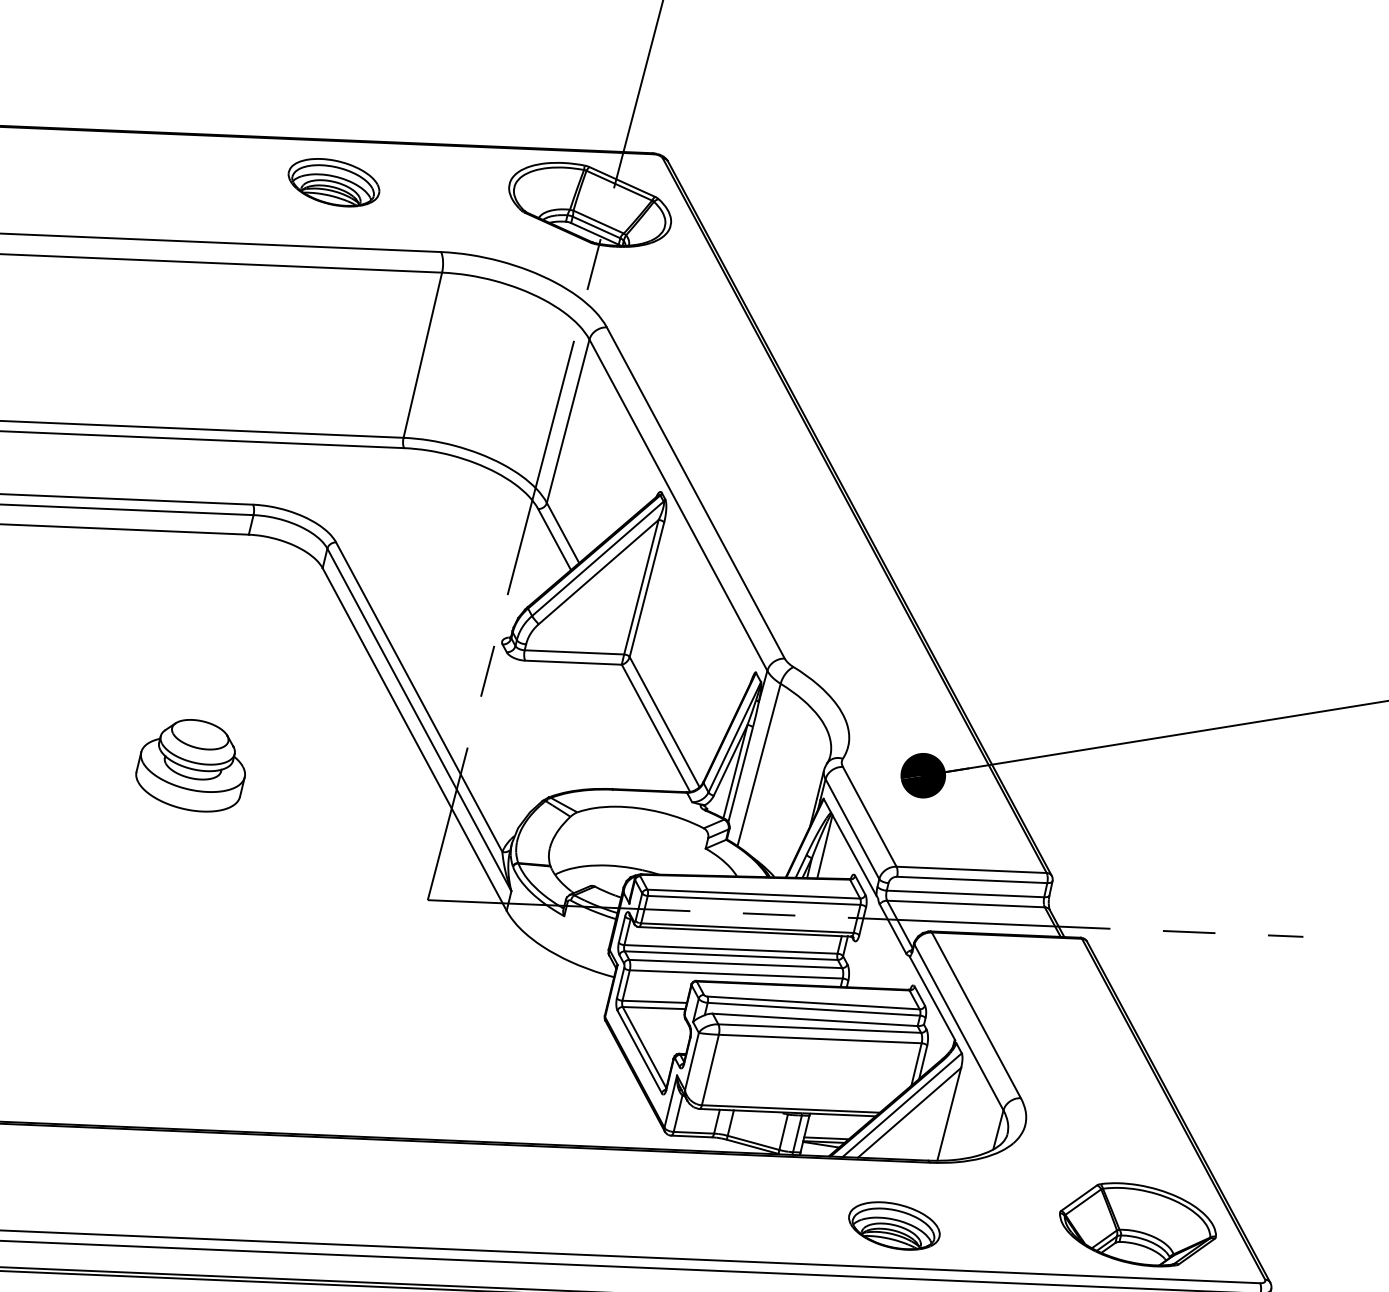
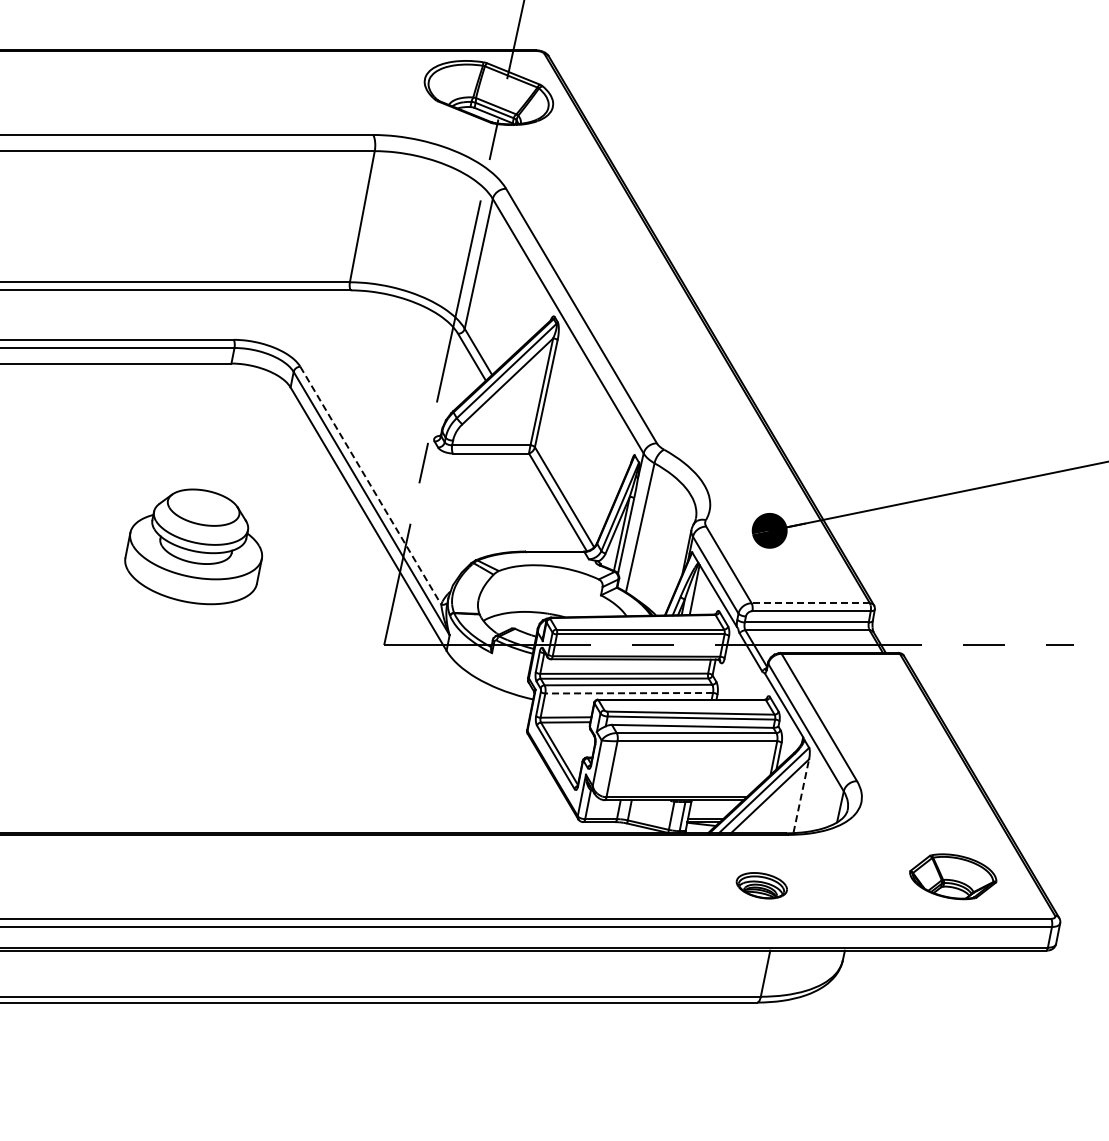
part: (333, 182) -> (286, 83), removed
line: (420, 698) -> (371, 486), solid -> dashed
part: (190, 764) -> (193, 546), size x1.6
line: (971, 870) -> (810, 603), solid -> dashed
line: (736, 974) -> (629, 693), solid -> dashed
line: (949, 1114) -> (801, 796), solid -> dashed
part: (1136, 1224) -> (952, 876), size x0.7
part: (894, 1225) -> (761, 885), size x0.7

